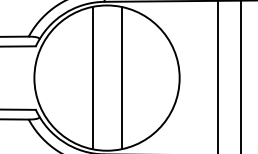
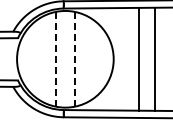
line: (92, 76) -> (55, 58), solid -> dashed
line: (122, 78) -> (75, 59), solid -> dashed

